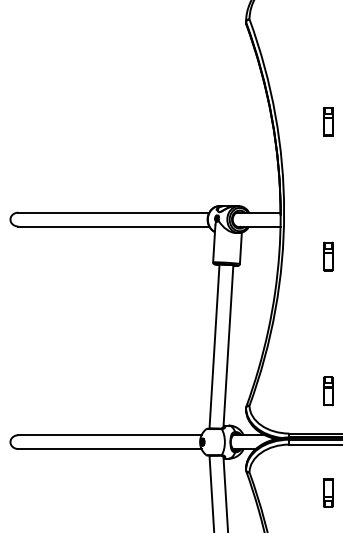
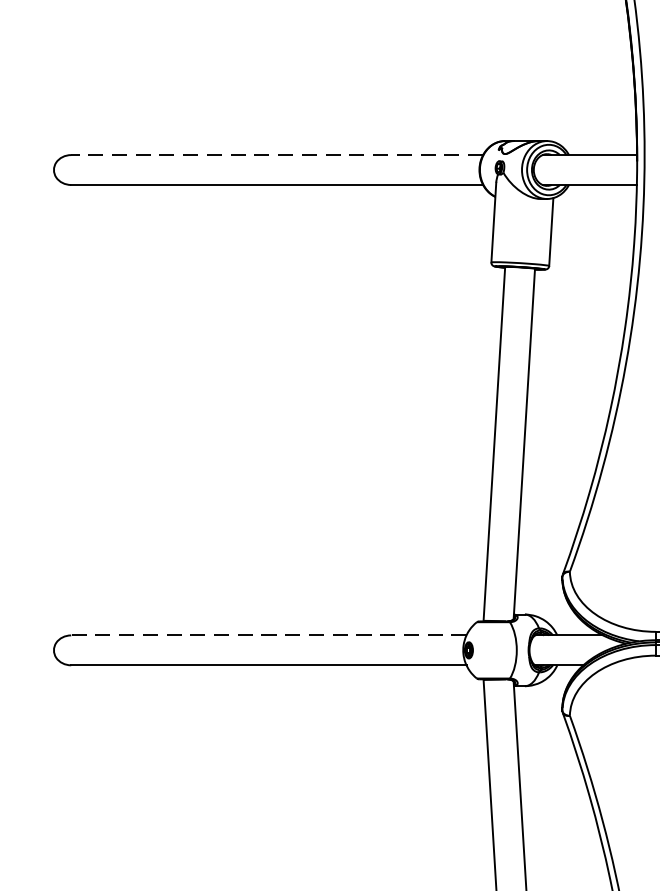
line: (113, 212) -> (276, 154), solid -> dashed
line: (110, 435) -> (269, 636), solid -> dashed

